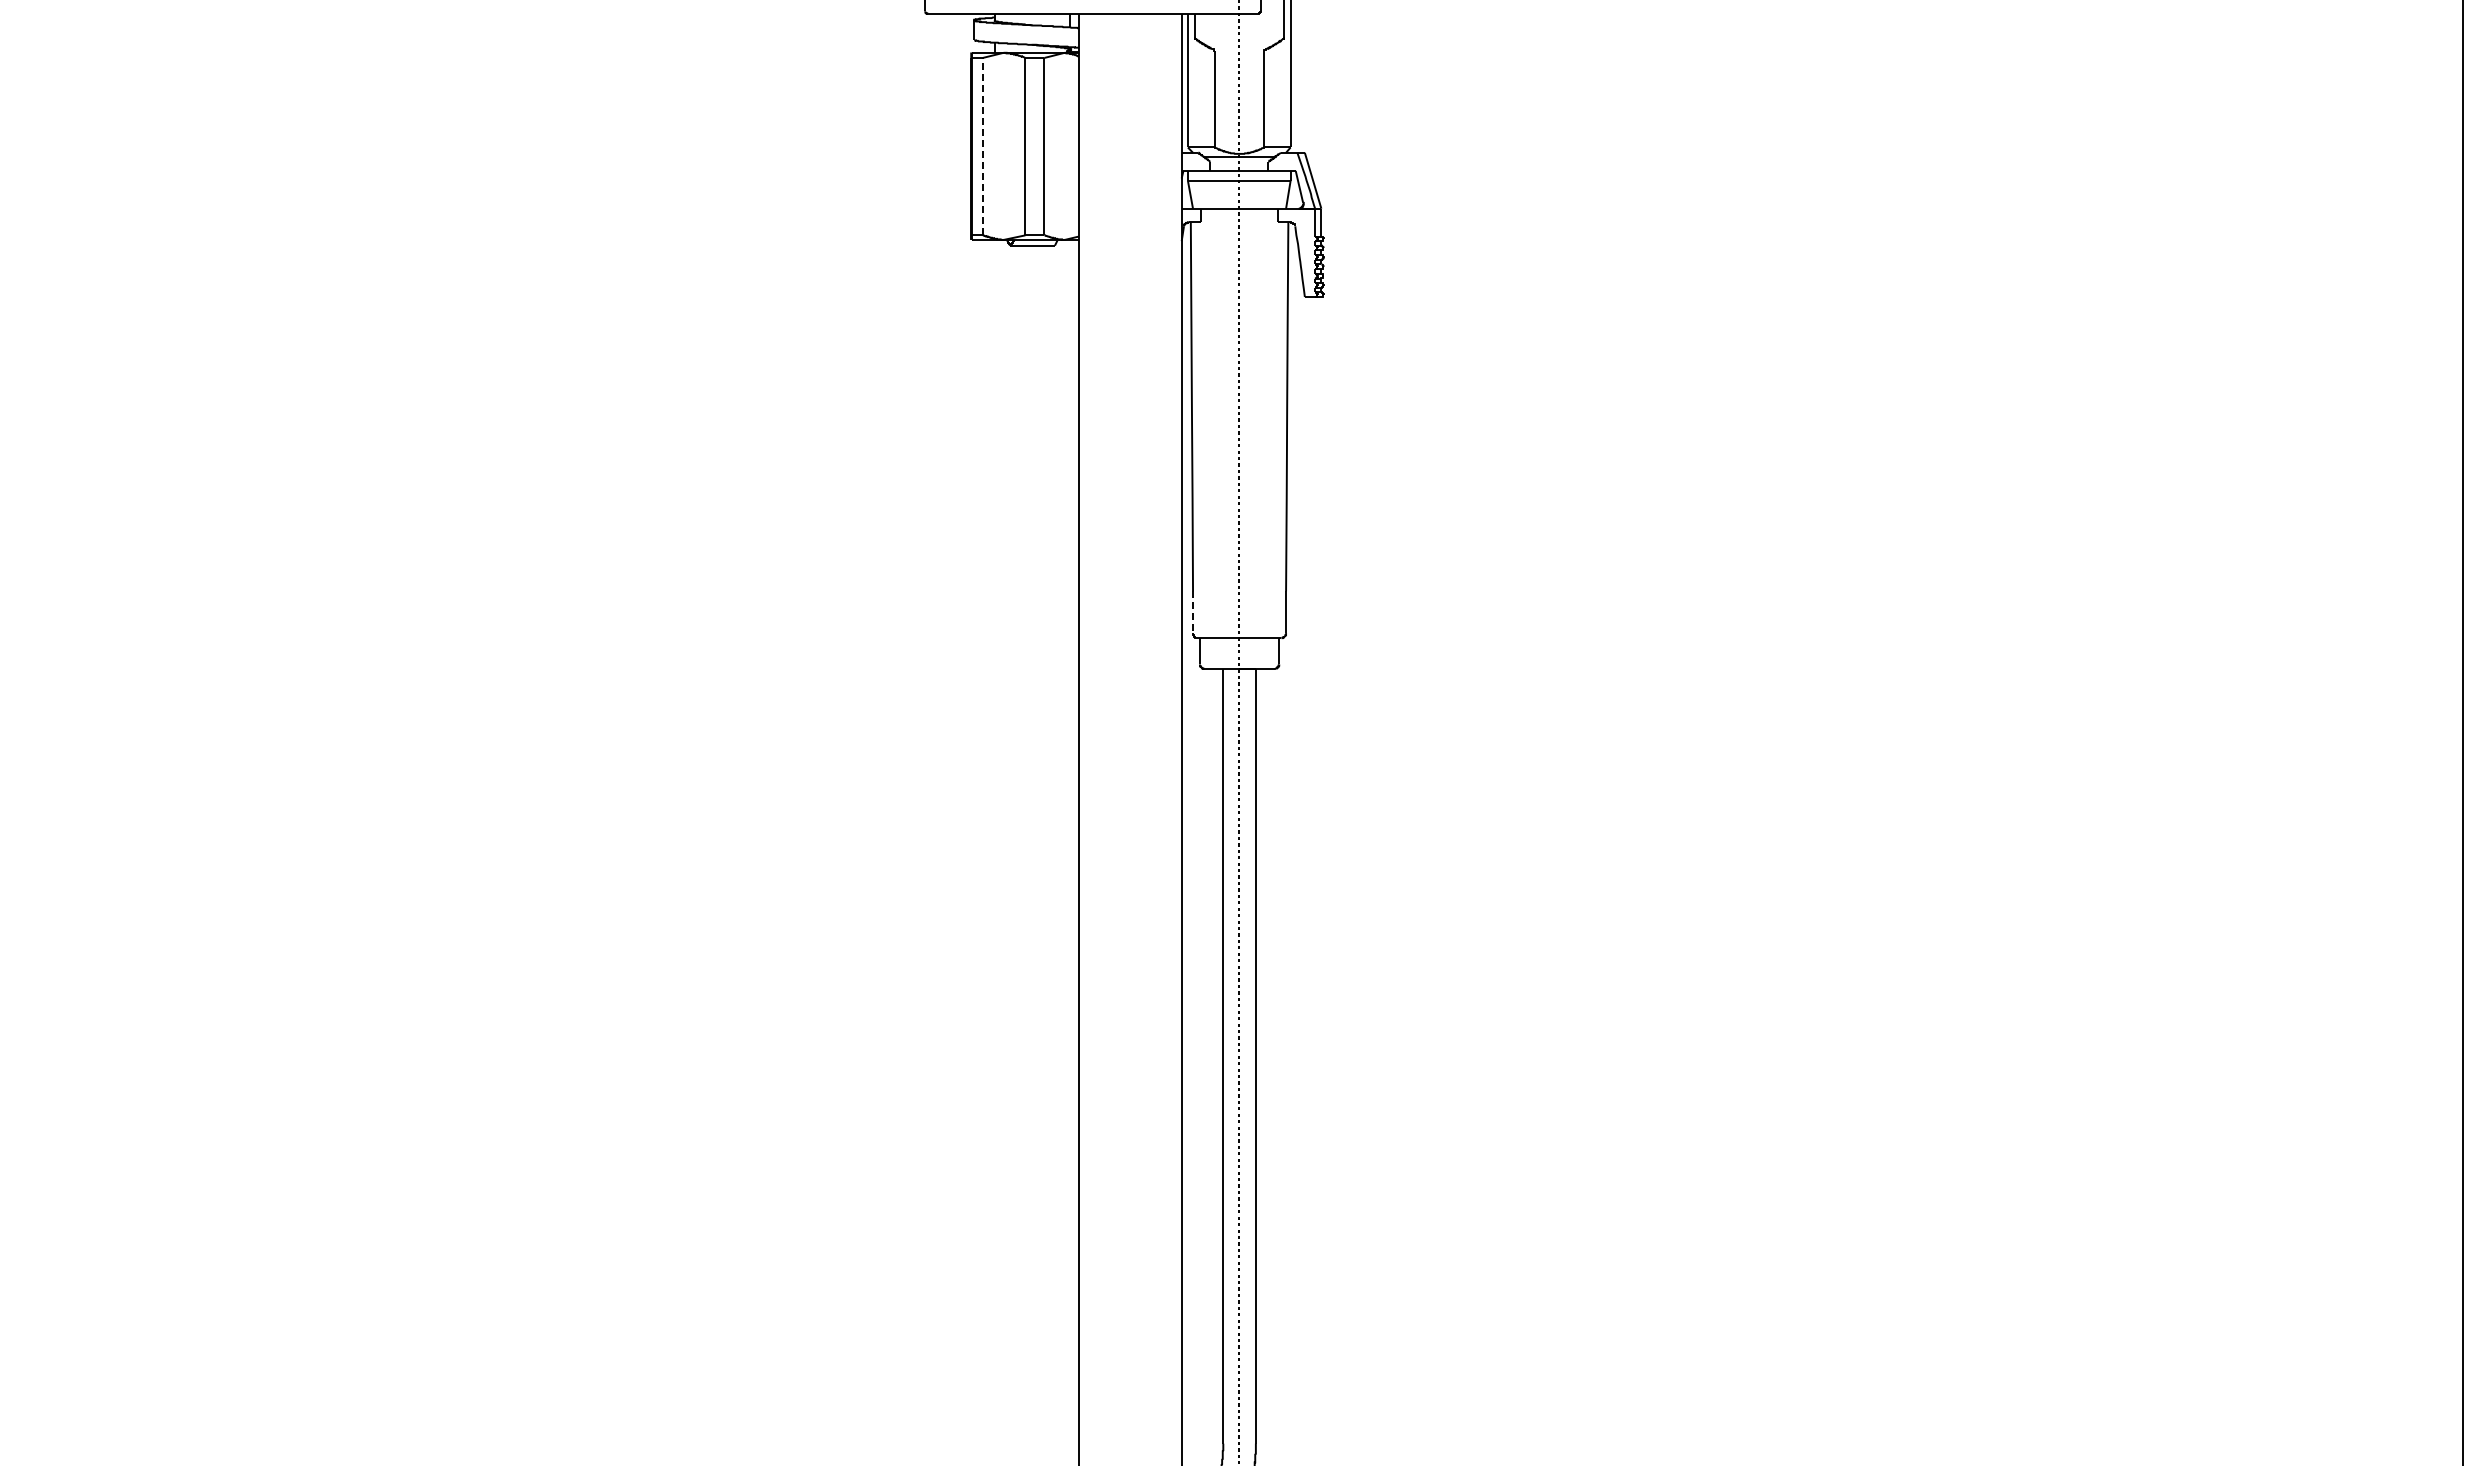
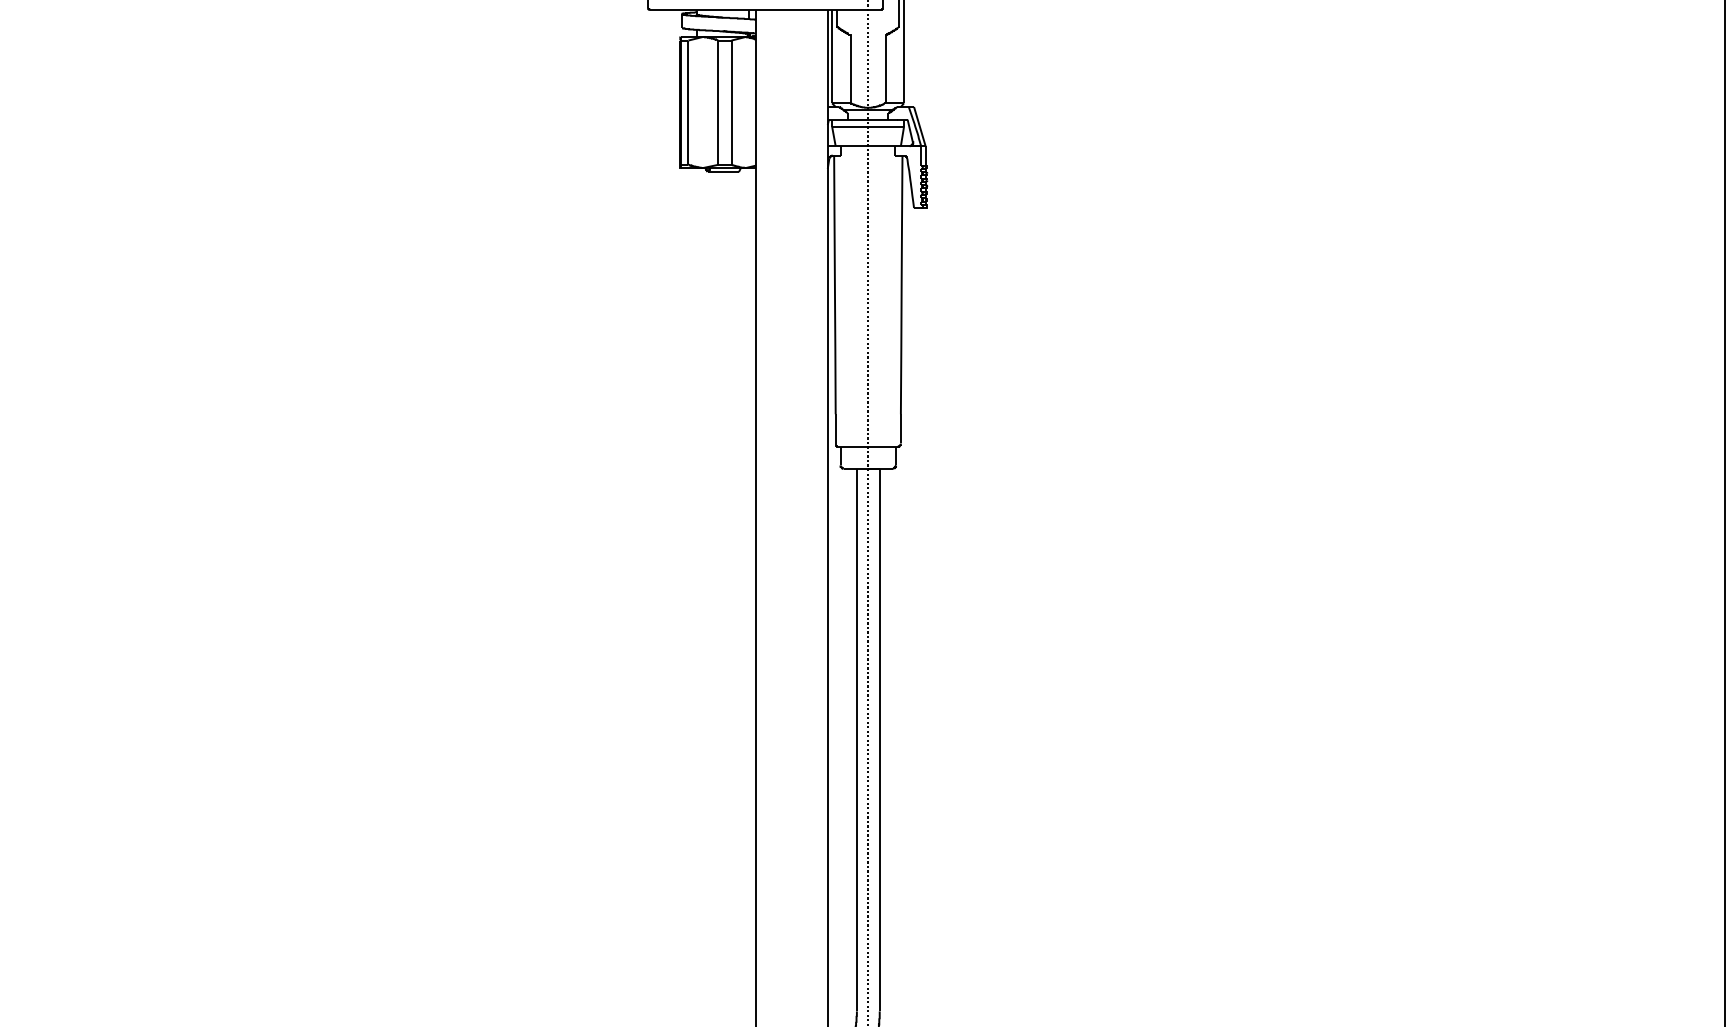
line: (982, 146) -> (688, 102), dashed -> solid
line: (1193, 612) -> (836, 429), dashed -> solid

